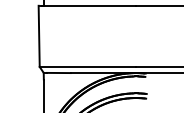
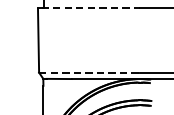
line: (89, 5) -> (91, 8), solid -> dashed
line: (88, 66) -> (90, 72), solid -> dashed

